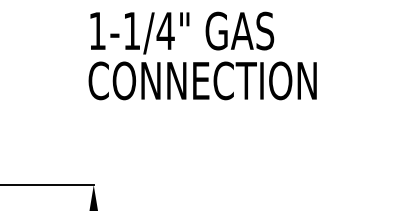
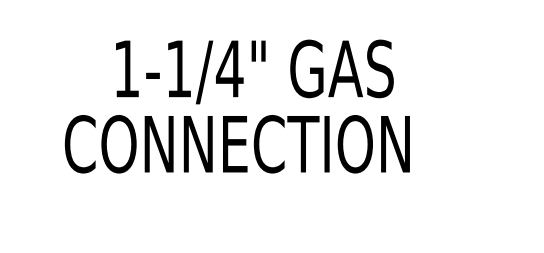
text: (182, 32) -> (255, 71), moved

